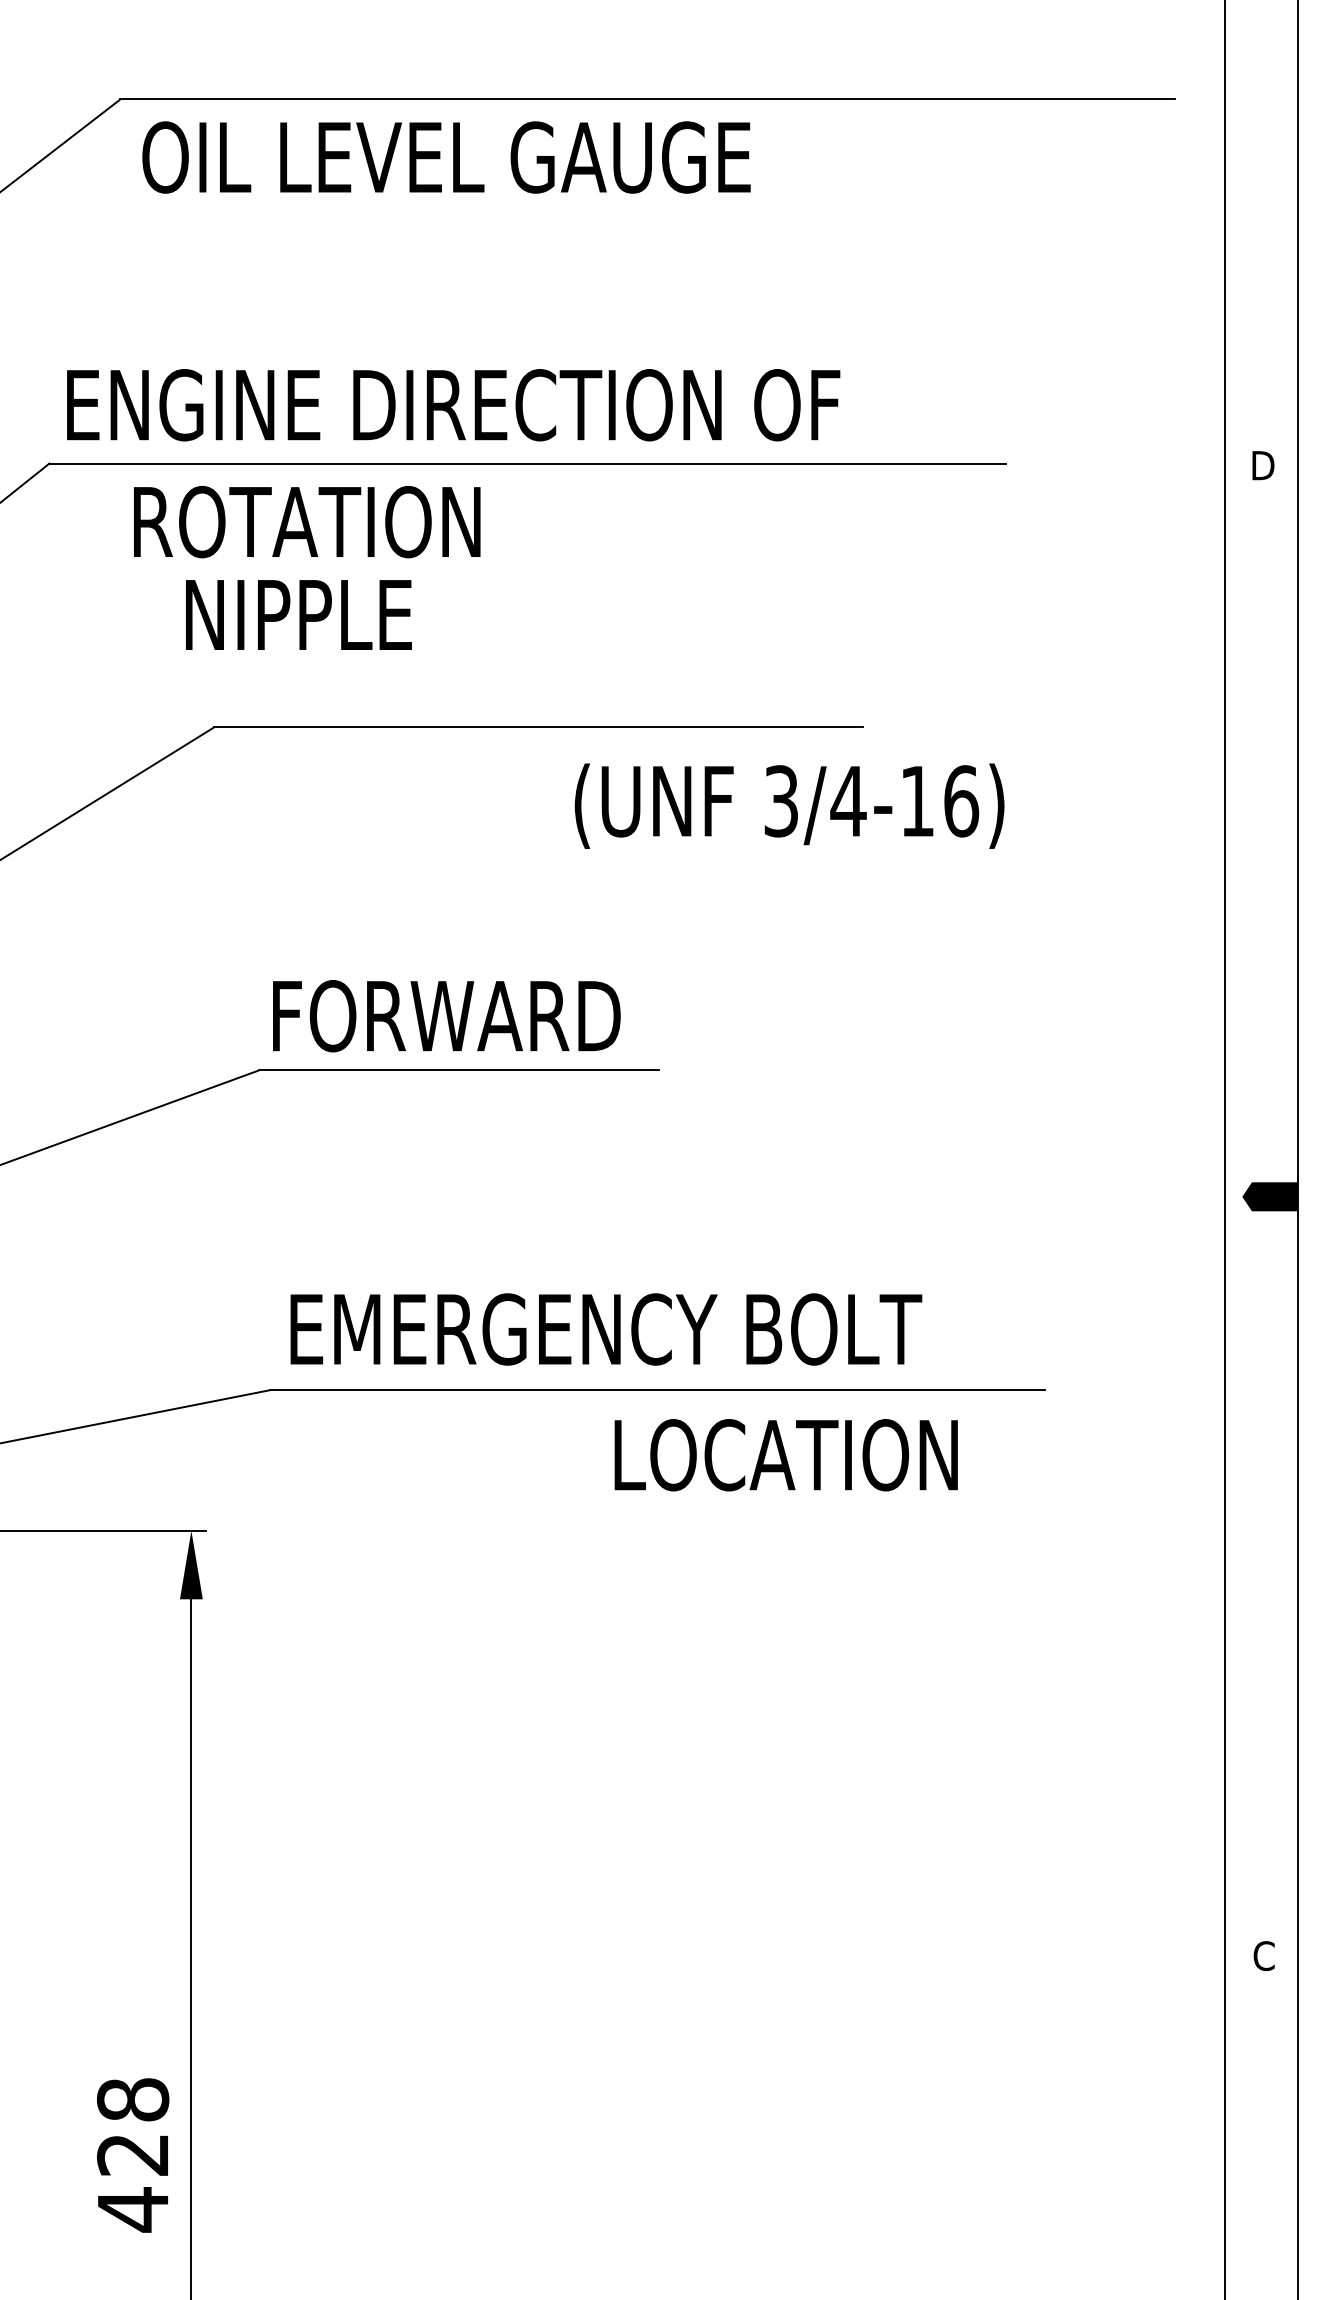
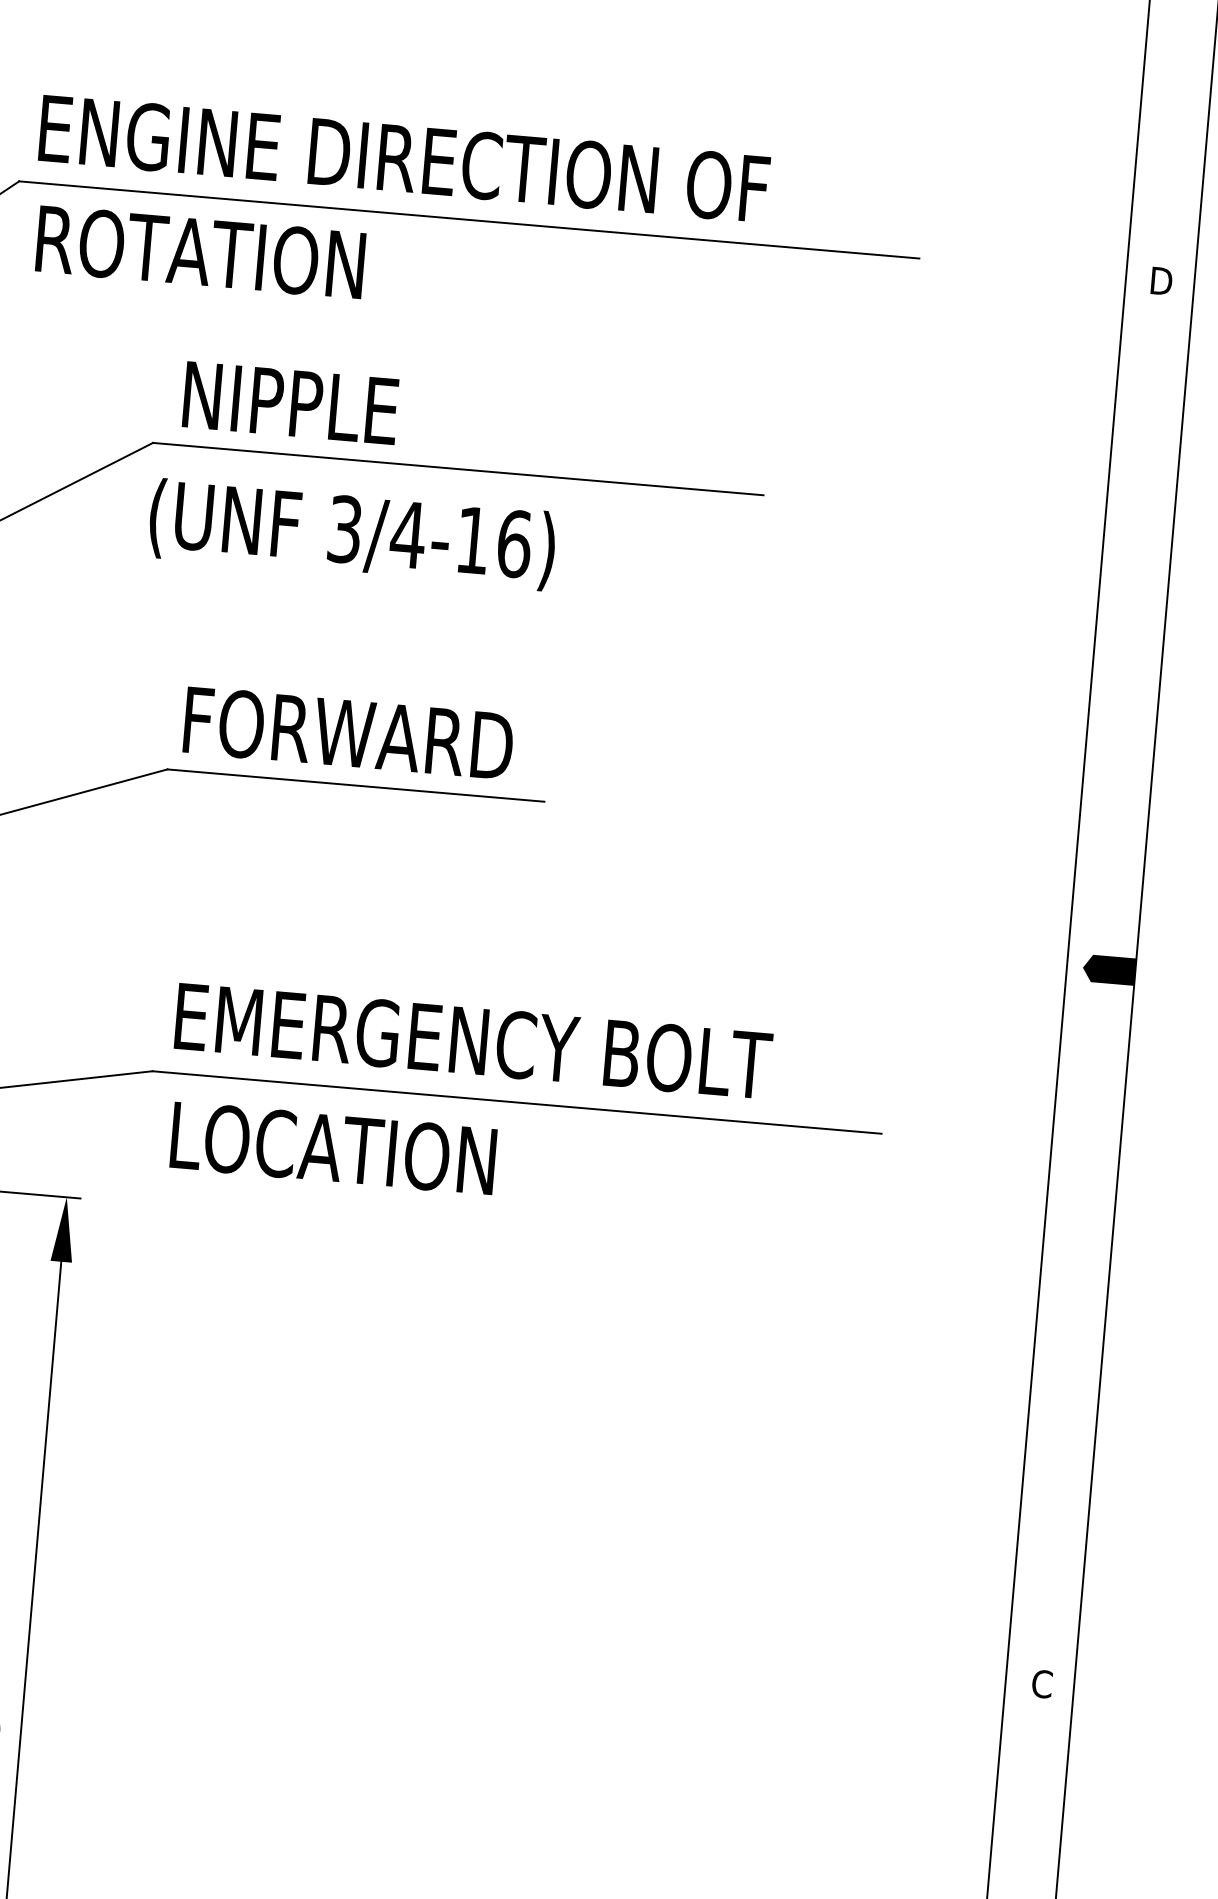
text: (307, 521) -> (201, 251), moved
text: (298, 614) -> (290, 402), moved
text: (789, 805) -> (352, 534), moved
text: (785, 1455) -> (332, 1148), moved

